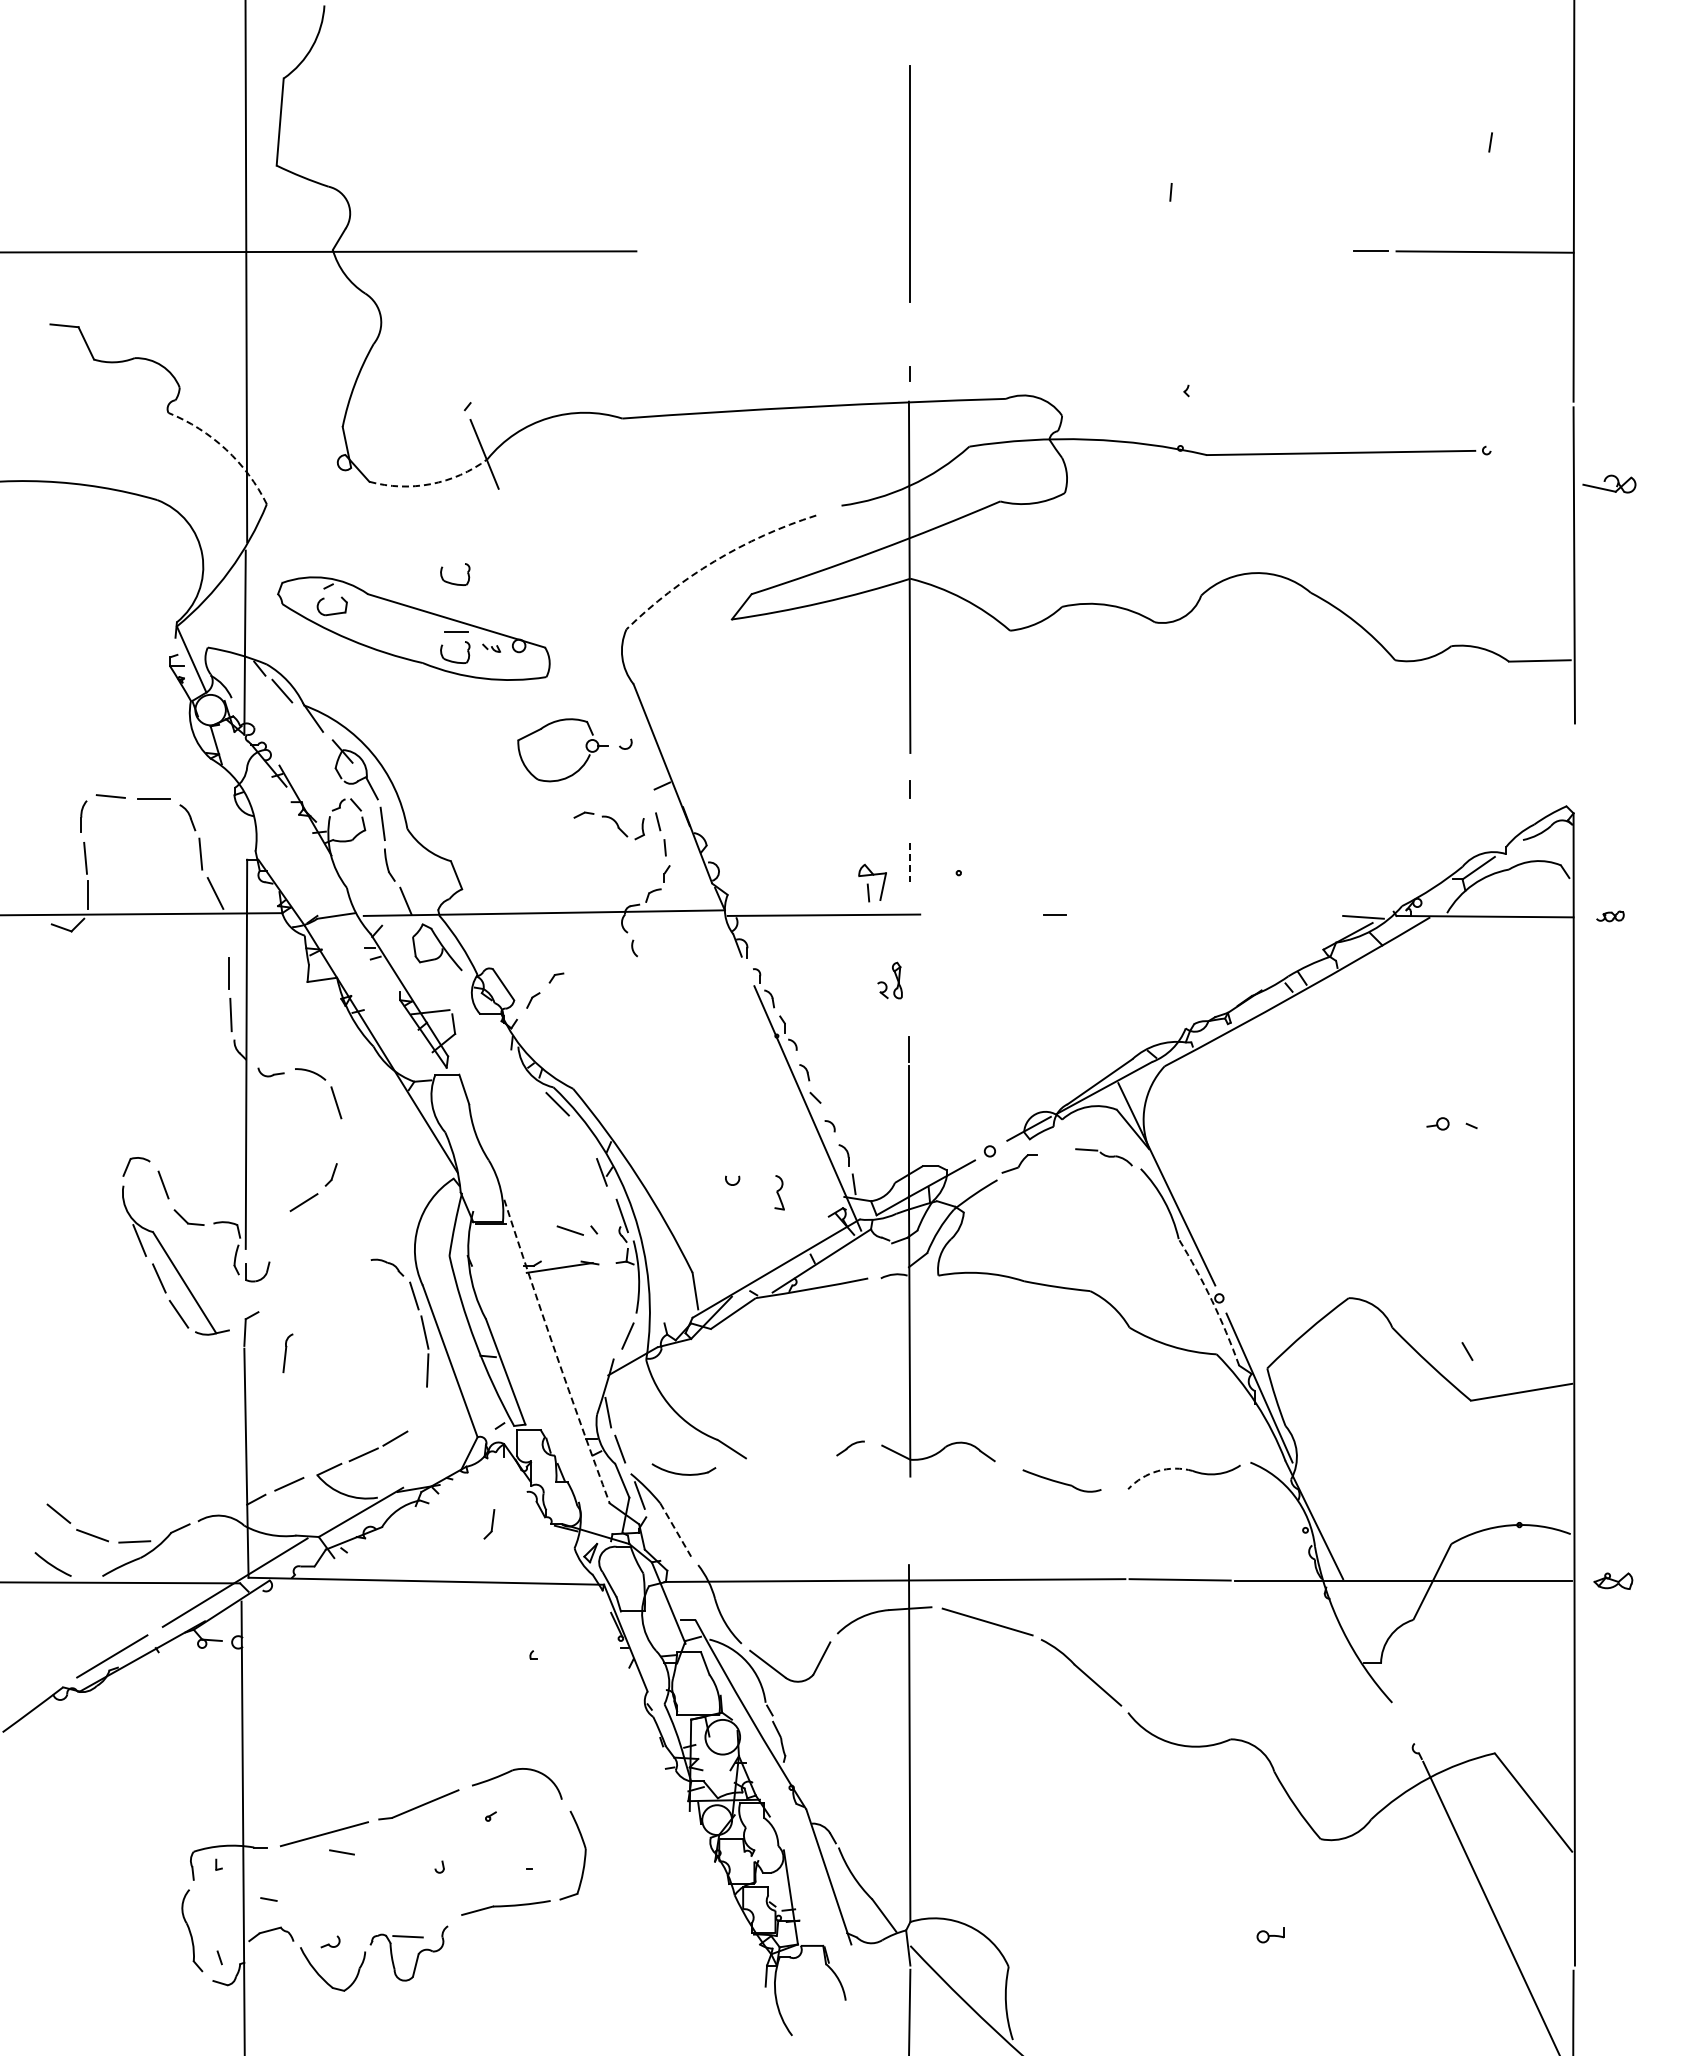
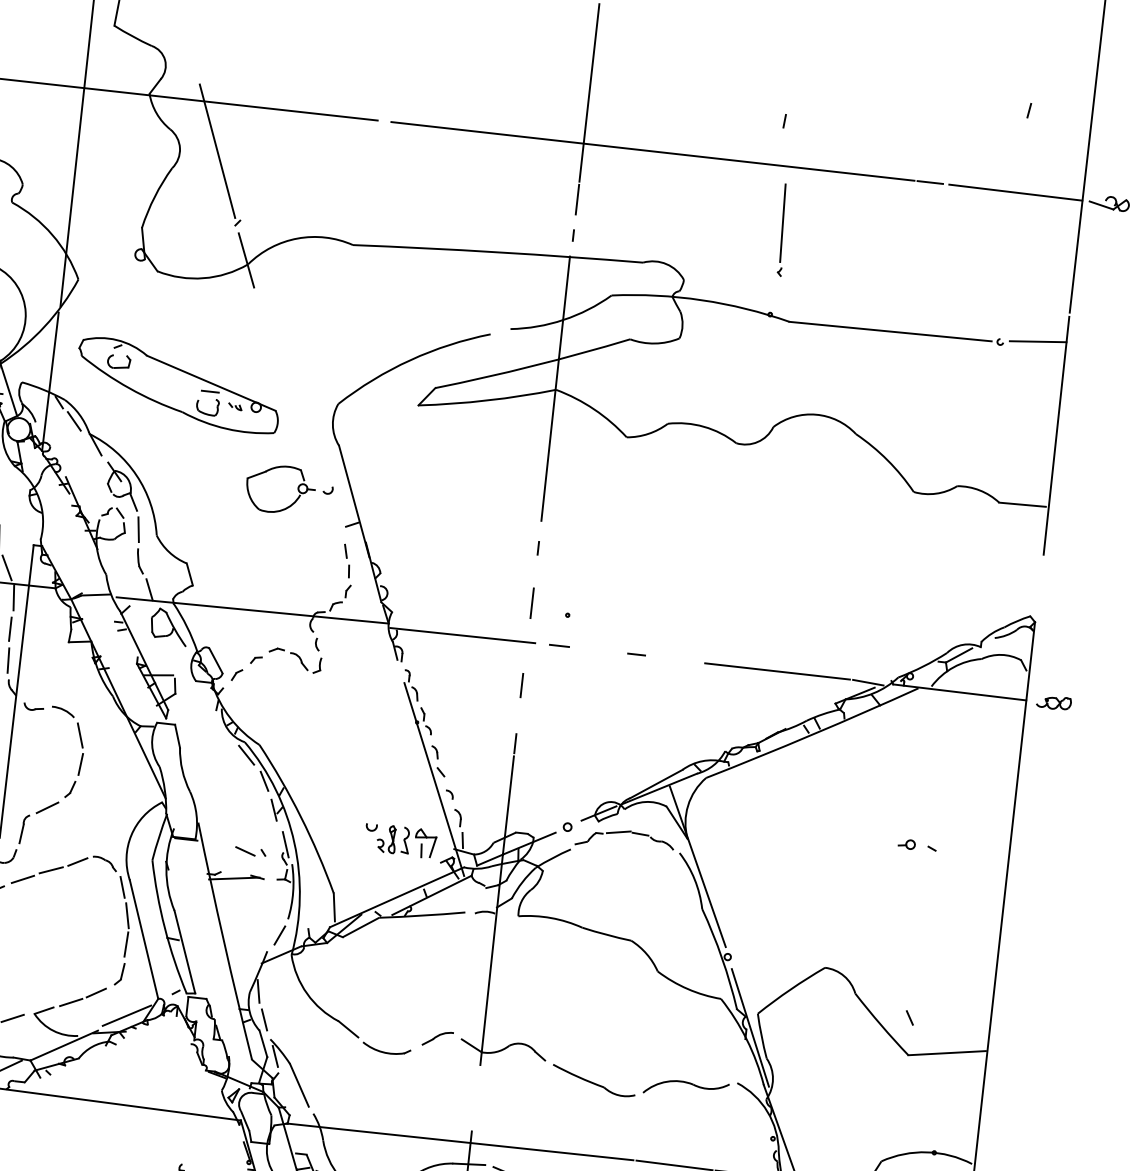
line: (1002, 251) -> (652, 151), added
line: (430, 315) -> (217, 151), added
line: (910, 325) -> (577, 199), added
line: (1183, 326) -> (782, 223), added
line: (1536, 444) -> (1038, 341), added
arc: (226, 449) -> (52, 234), dashed -> solid
part: (1609, 483) -> (1109, 202), moved
arc: (431, 484) -> (203, 278), dashed -> solid
arc: (714, 561) -> (410, 360), dashed -> solid
part: (452, 582) -> (211, 354), removed
part: (612, 820) -> (297, 656), moved
line: (910, 862) -> (532, 603), dashed -> solid
part: (872, 882) -> (425, 843), moved
line: (952, 914) -> (559, 645), added
line: (1242, 915) -> (777, 671), added
part: (1610, 916) -> (1054, 702), size x1.67
line: (228, 931) -> (13, 597), added
line: (908, 971) -> (521, 685), added
part: (889, 980) -> (386, 838), moved
line: (584, 1135) -> (264, 781), added
line: (340, 1140) -> (80, 764), added
line: (1057, 1150) -> (618, 832), added
line: (351, 1269) -> (77, 862), added
line: (317, 1283) -> (50, 869), added
line: (282, 1299) -> (23, 878), added
arc: (1212, 1300) -> (722, 958), dashed -> solid
arc: (555, 1352) -> (223, 941), dashed -> solid
part: (287, 1353) -> (24, 829), moved
part: (850, 1448) -> (437, 1038), size x1.43
line: (438, 1463) -> (126, 1015), added
part: (683, 1469) -> (386, 1049), moved
arc: (1157, 1471) -> (666, 1082), dashed -> solid
part: (1061, 1480) -> (593, 1080), size x1.43
part: (489, 1524) -> (119, 974), moved
line: (675, 1529) -> (299, 1084), dashed -> solid

